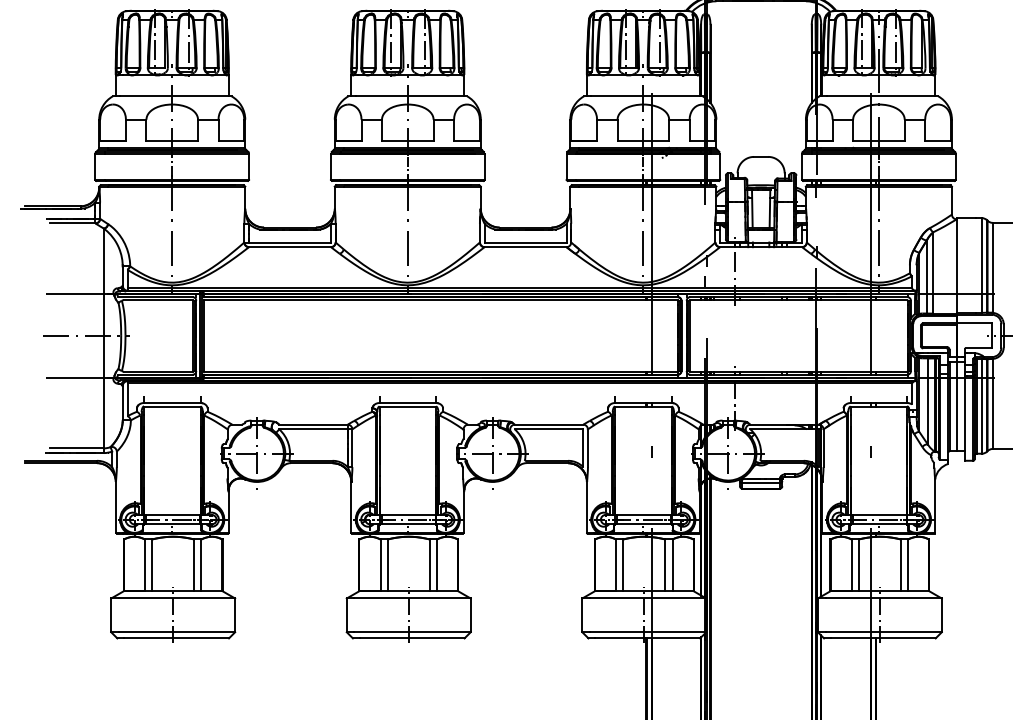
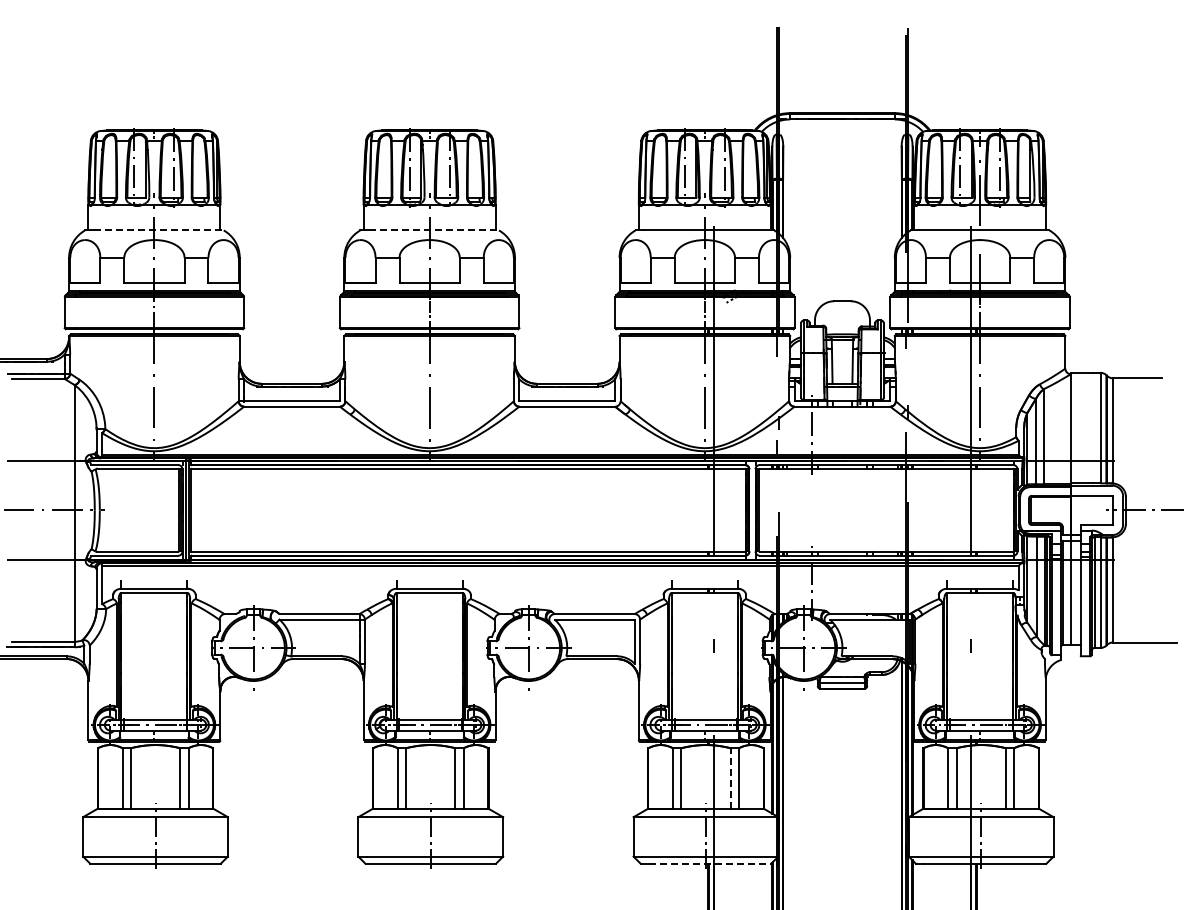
line: (176, 96) -> (159, 230), solid -> dashed
line: (411, 96) -> (434, 230), solid -> dashed
line: (665, 564) -> (730, 777), solid -> dashed
line: (648, 638) -> (710, 863), solid -> dashed

